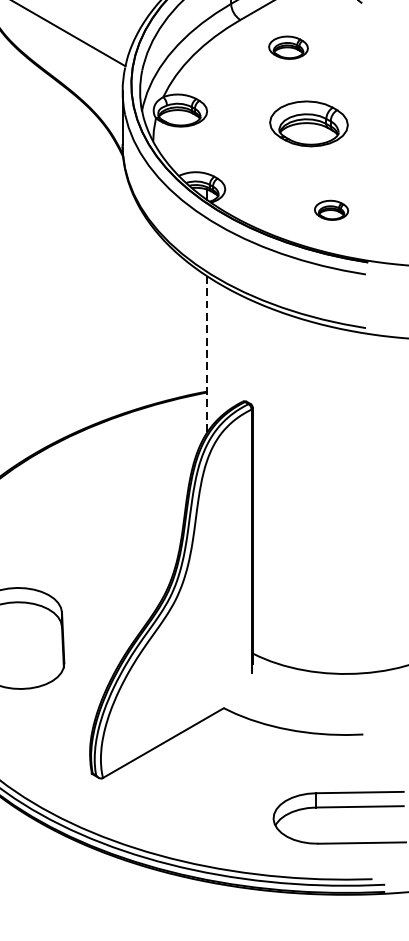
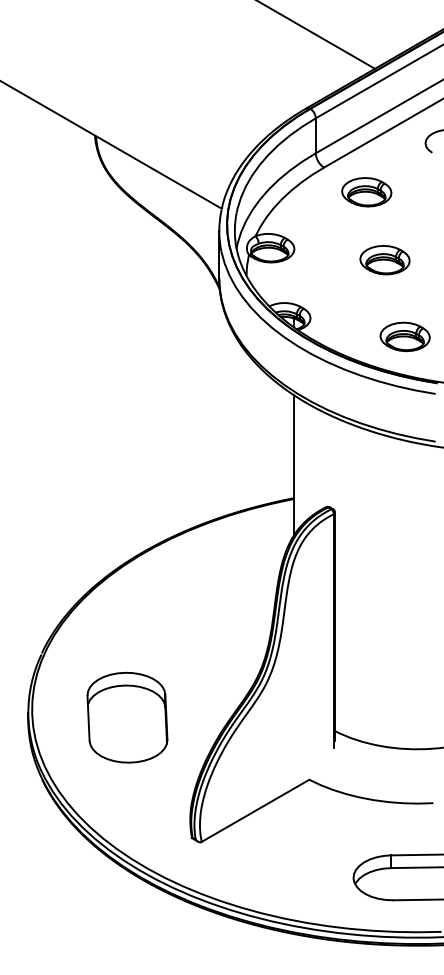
part: (288, 47) -> (366, 192), size x1.43
part: (308, 124) -> (384, 260), size x0.71
part: (330, 209) -> (404, 336), size x1.67
line: (206, 354) -> (293, 465), dashed -> solid

